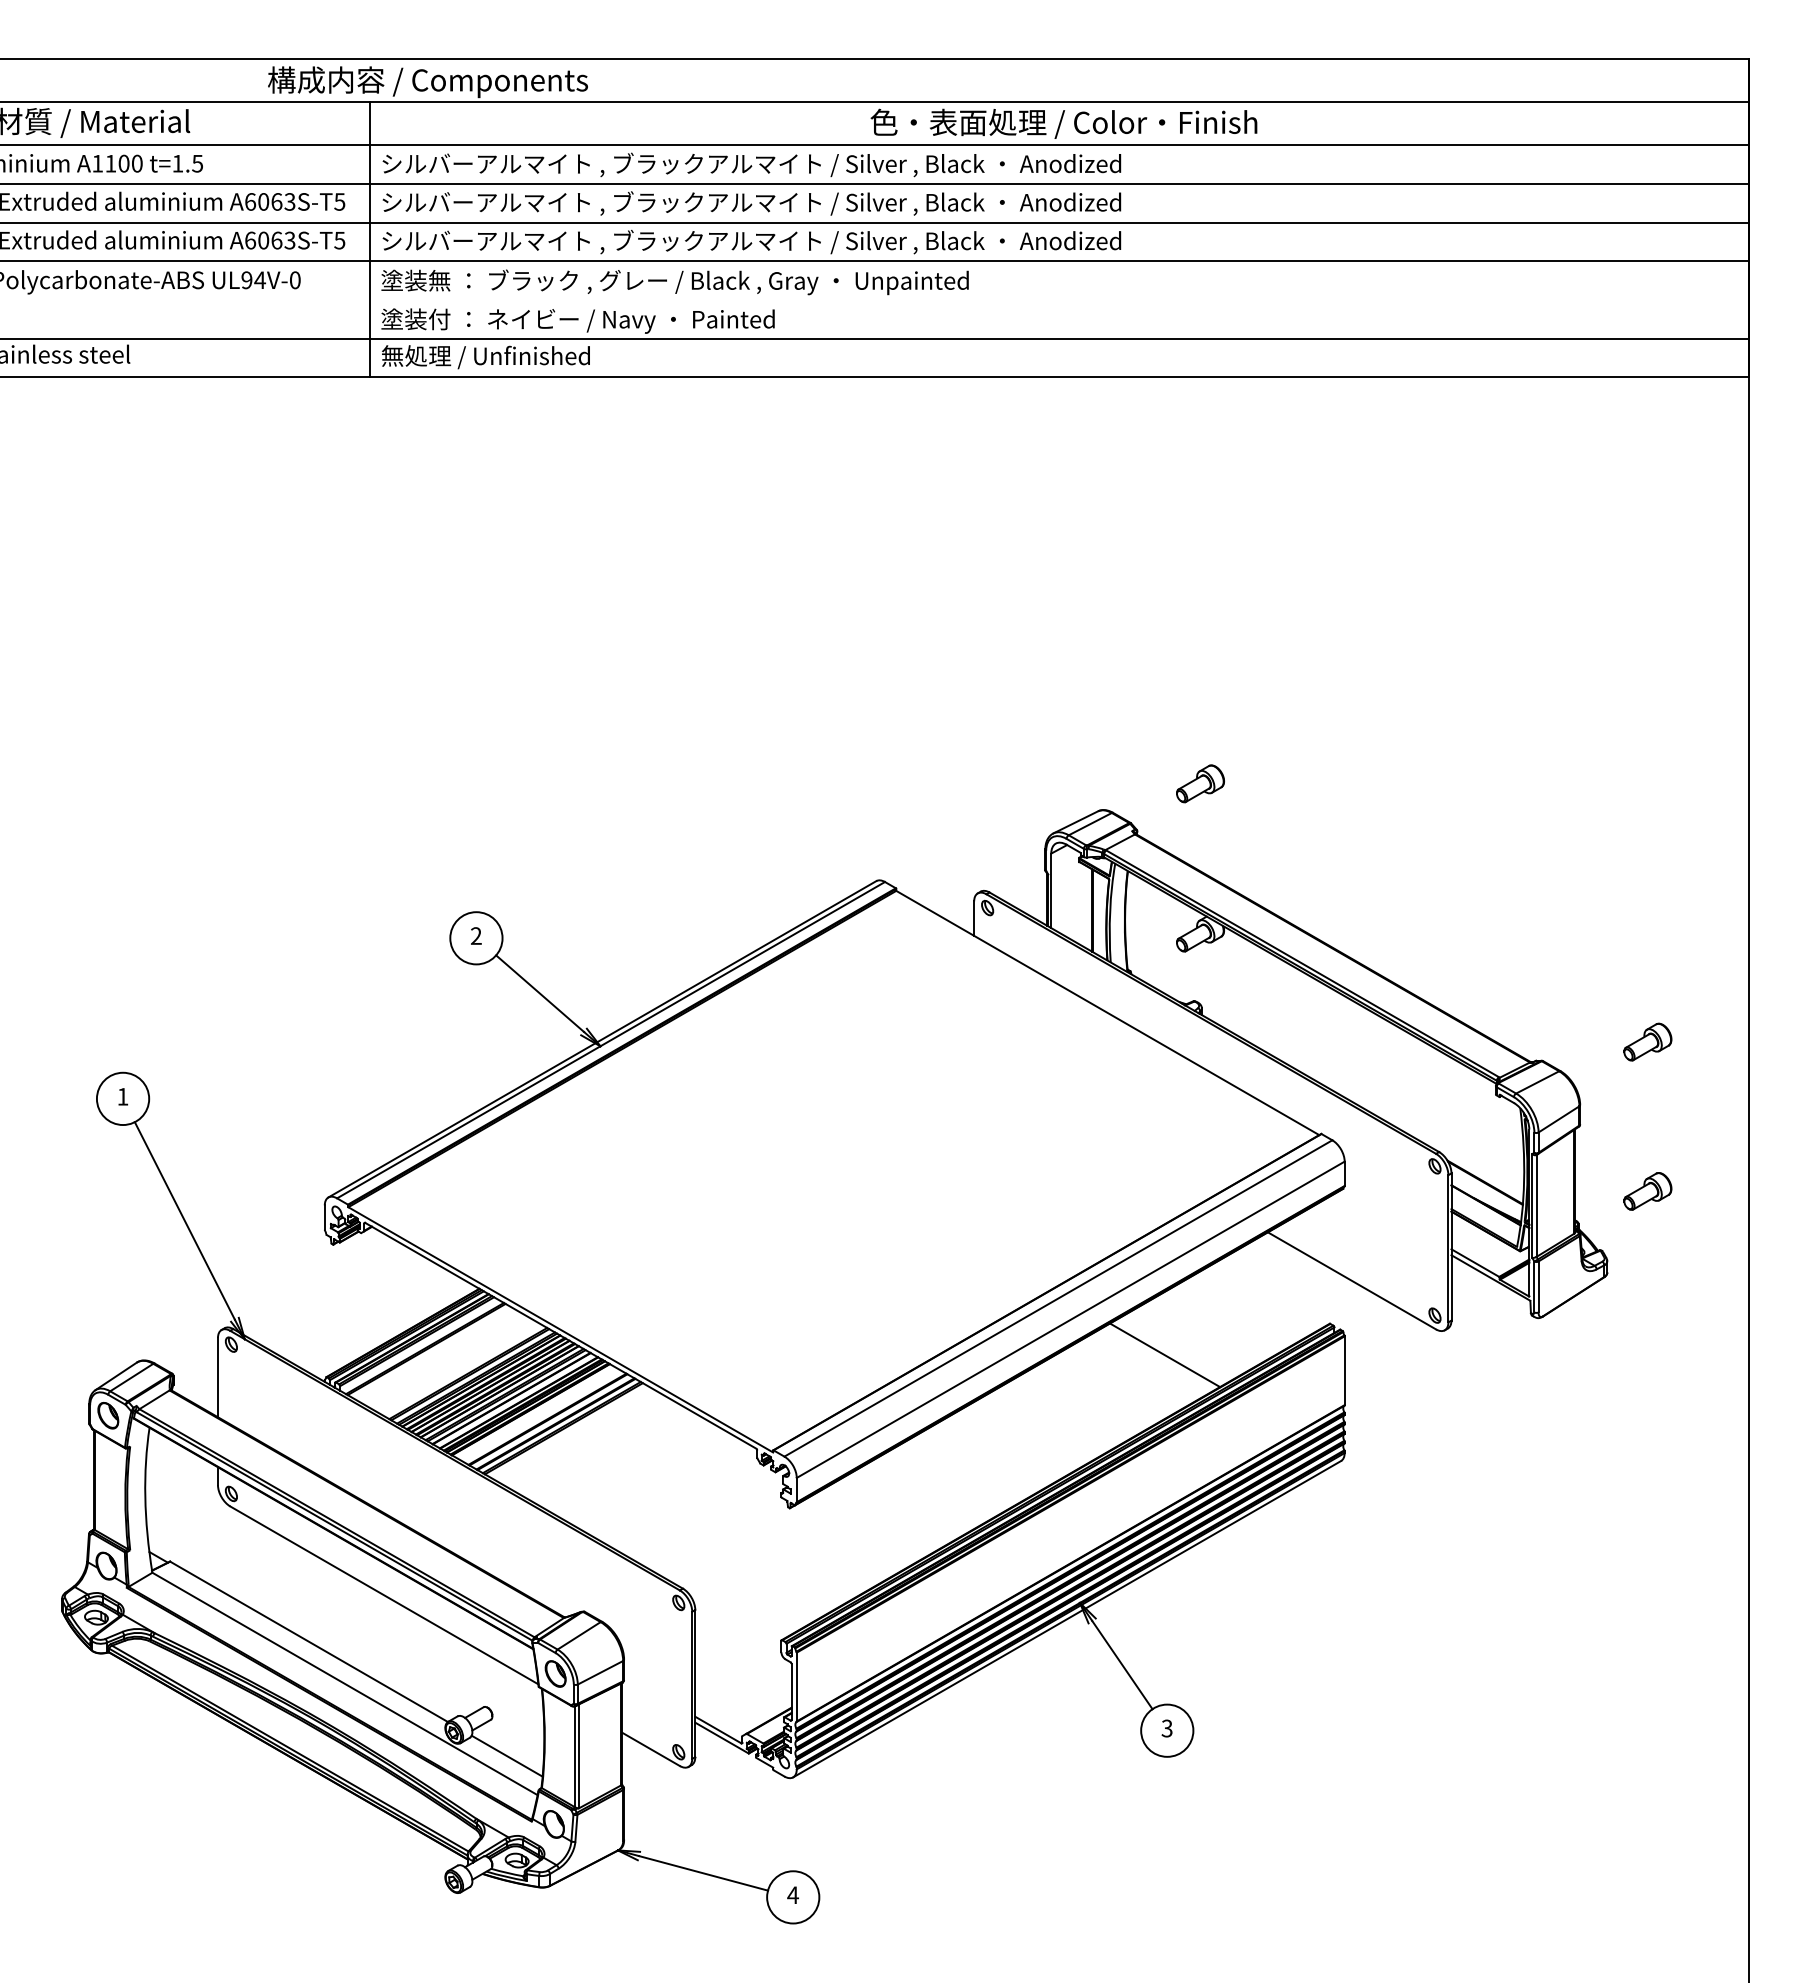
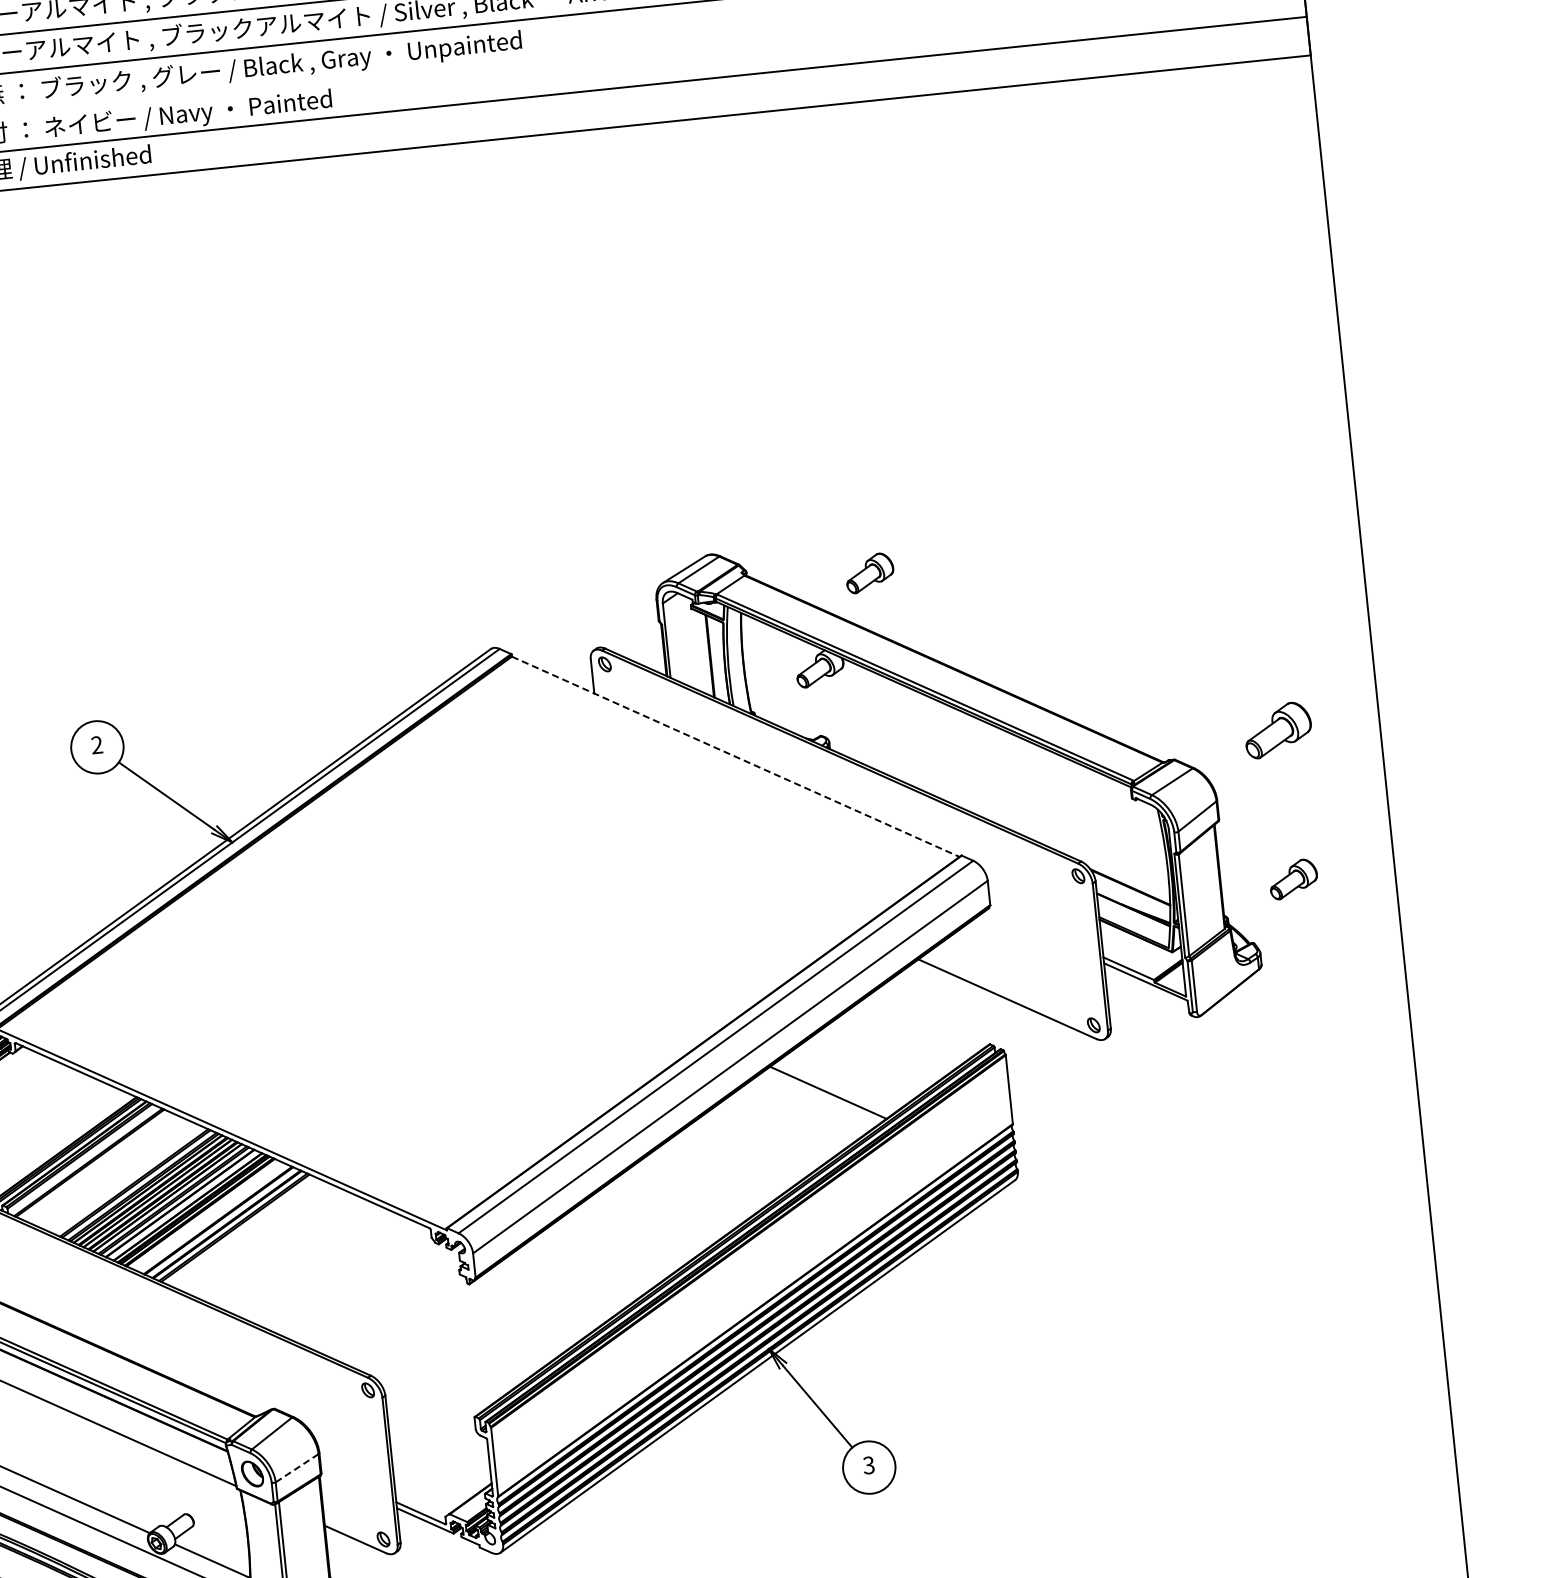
part: (1200, 783) -> (869, 572), moved
line: (1108, 1013) -> (736, 757), solid -> dashed
part: (1647, 1041) -> (1277, 729), size x1.4
line: (600, 1672) -> (297, 1467), solid -> dashed

